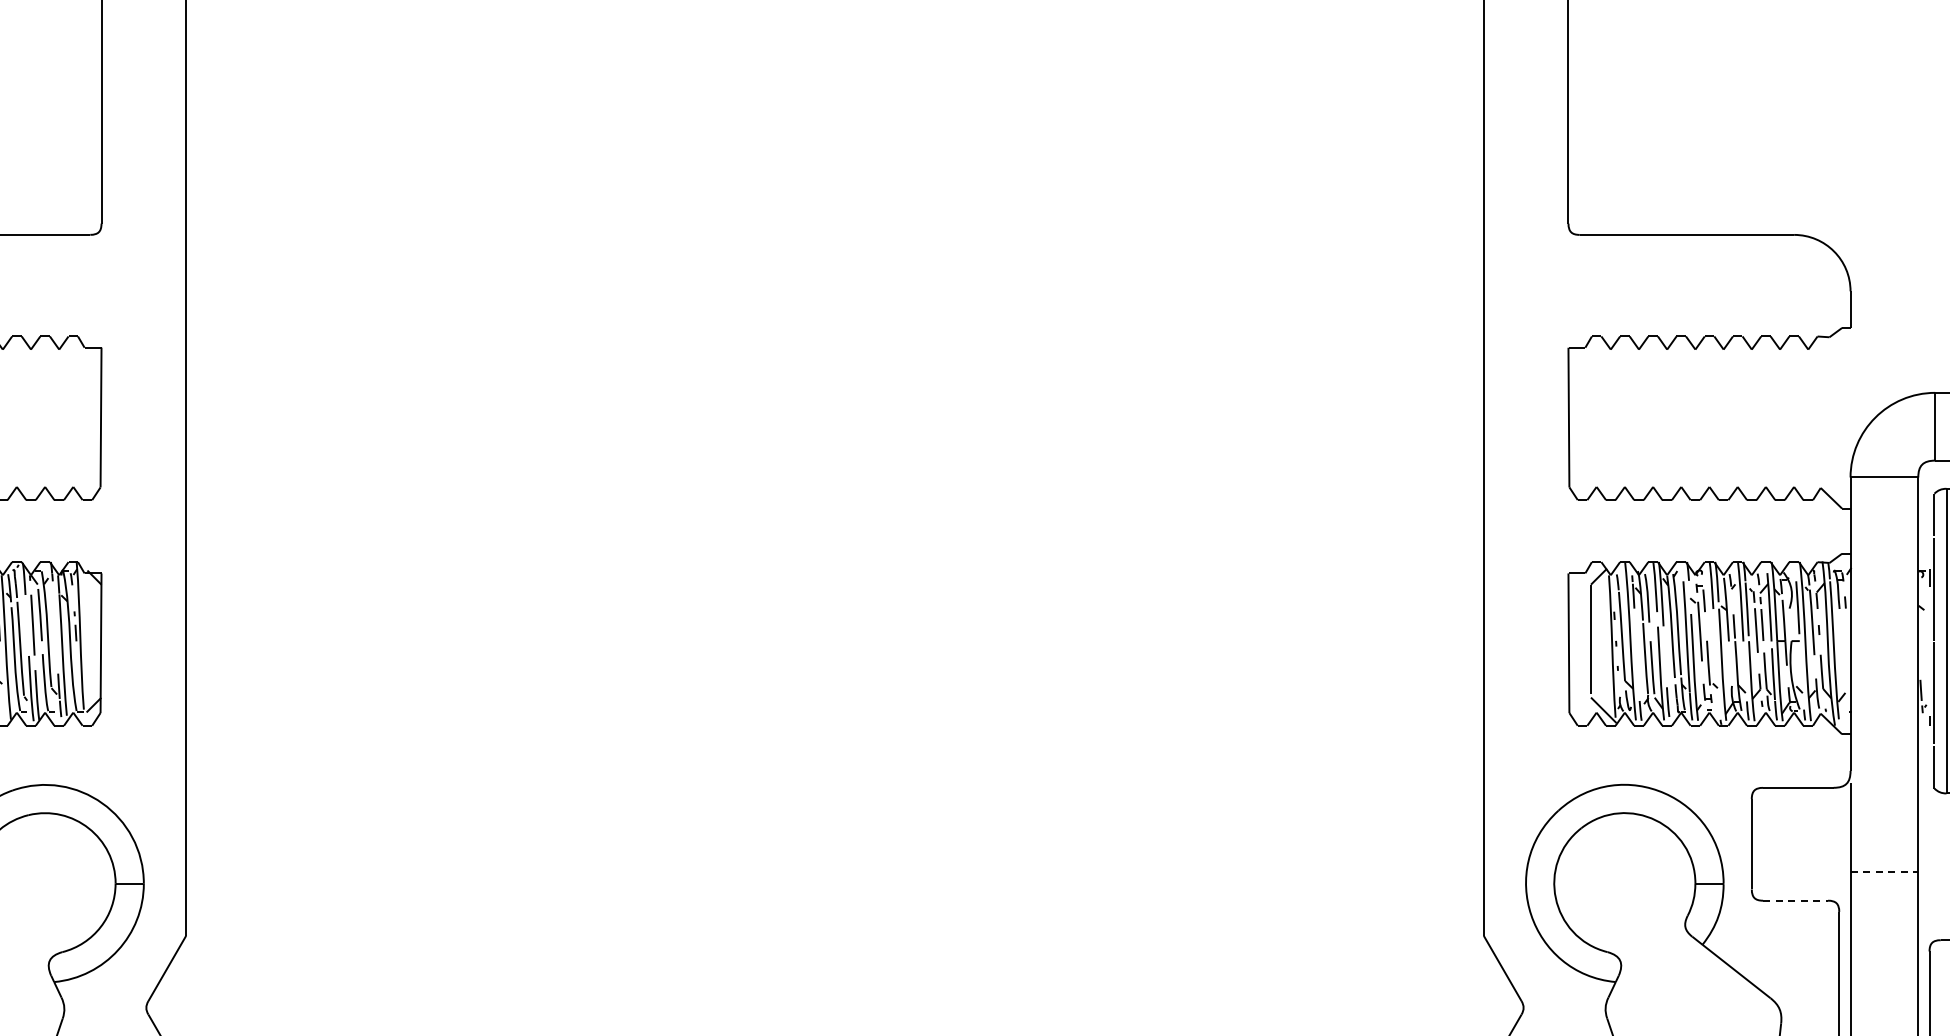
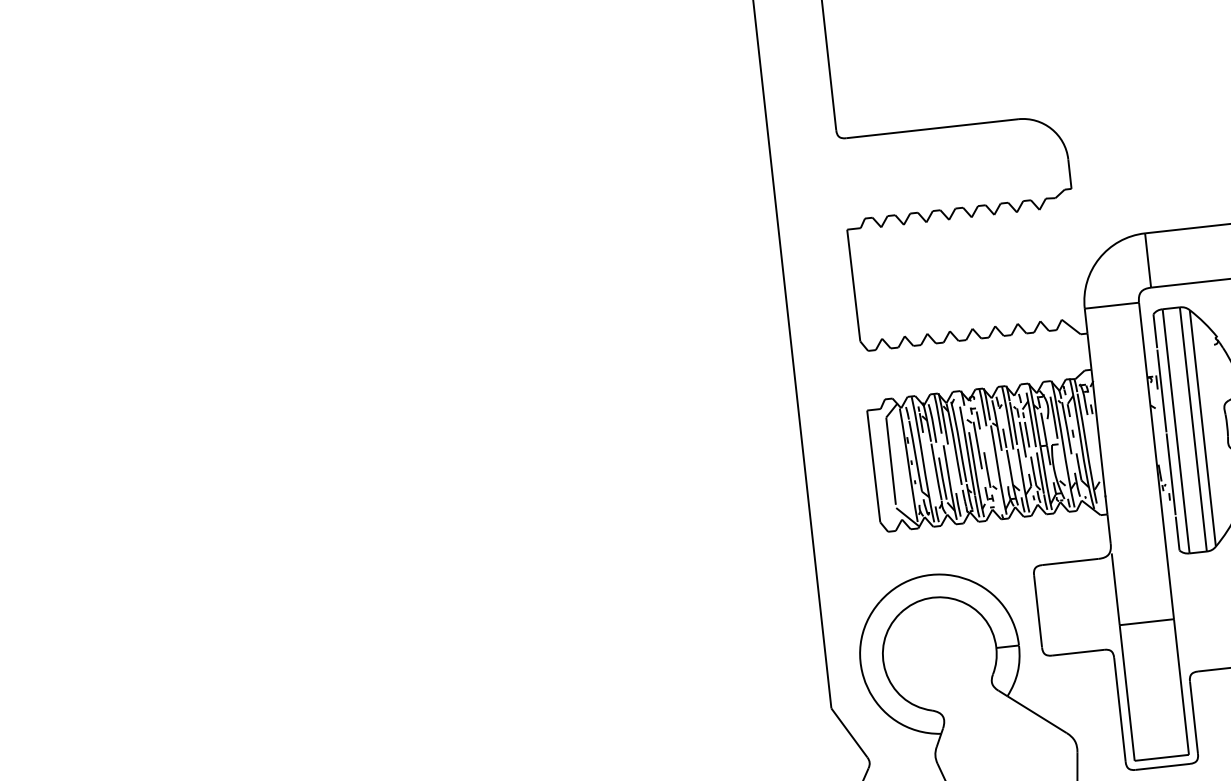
line: (1884, 872) -> (1146, 622), dashed -> solid
line: (1796, 900) -> (1078, 652), dashed -> solid

